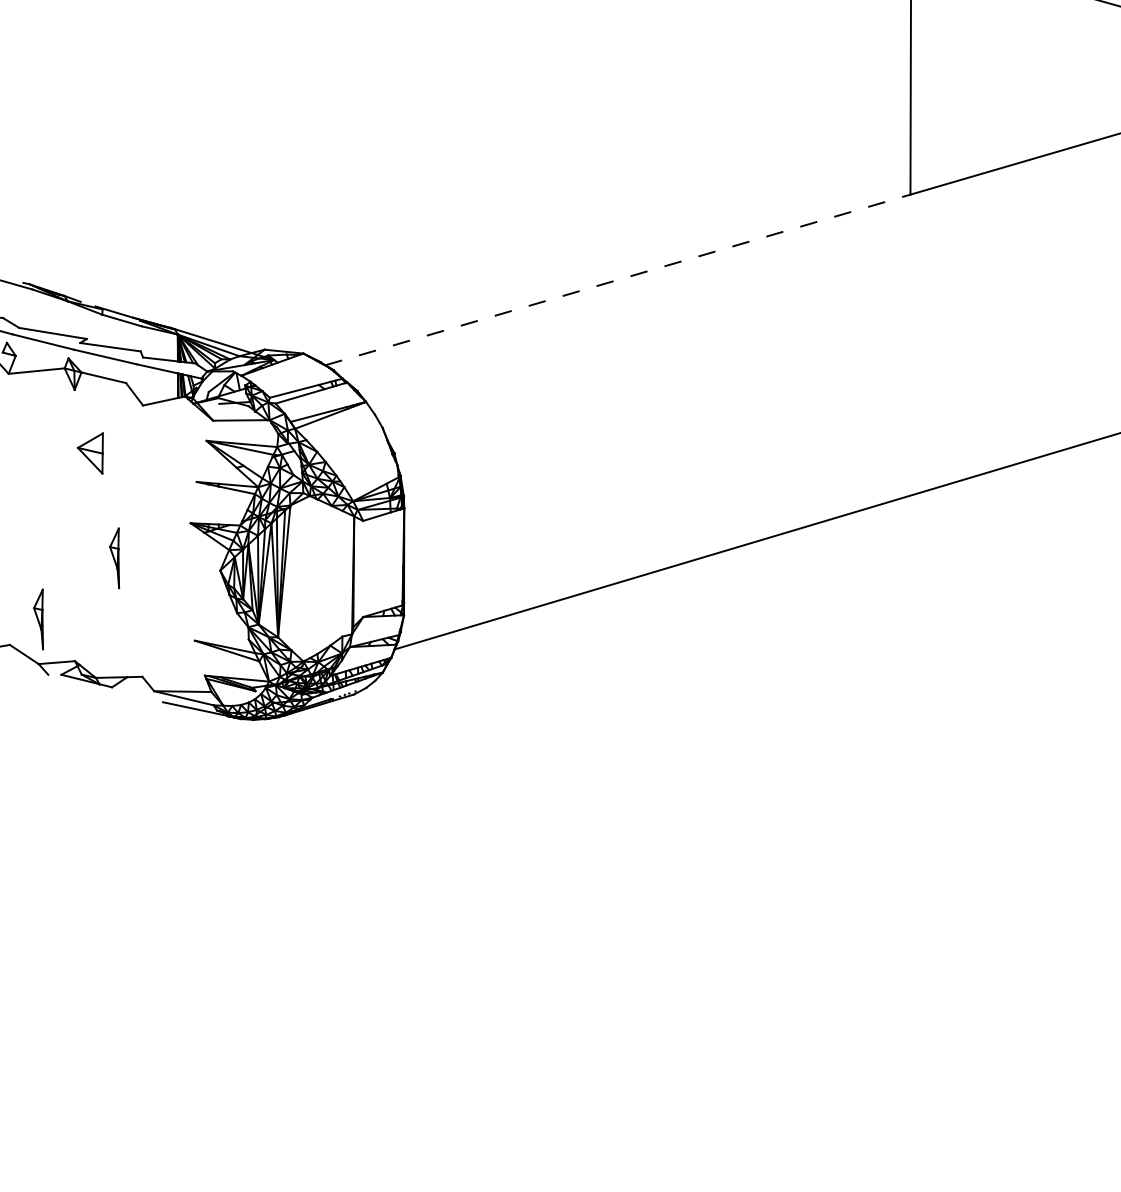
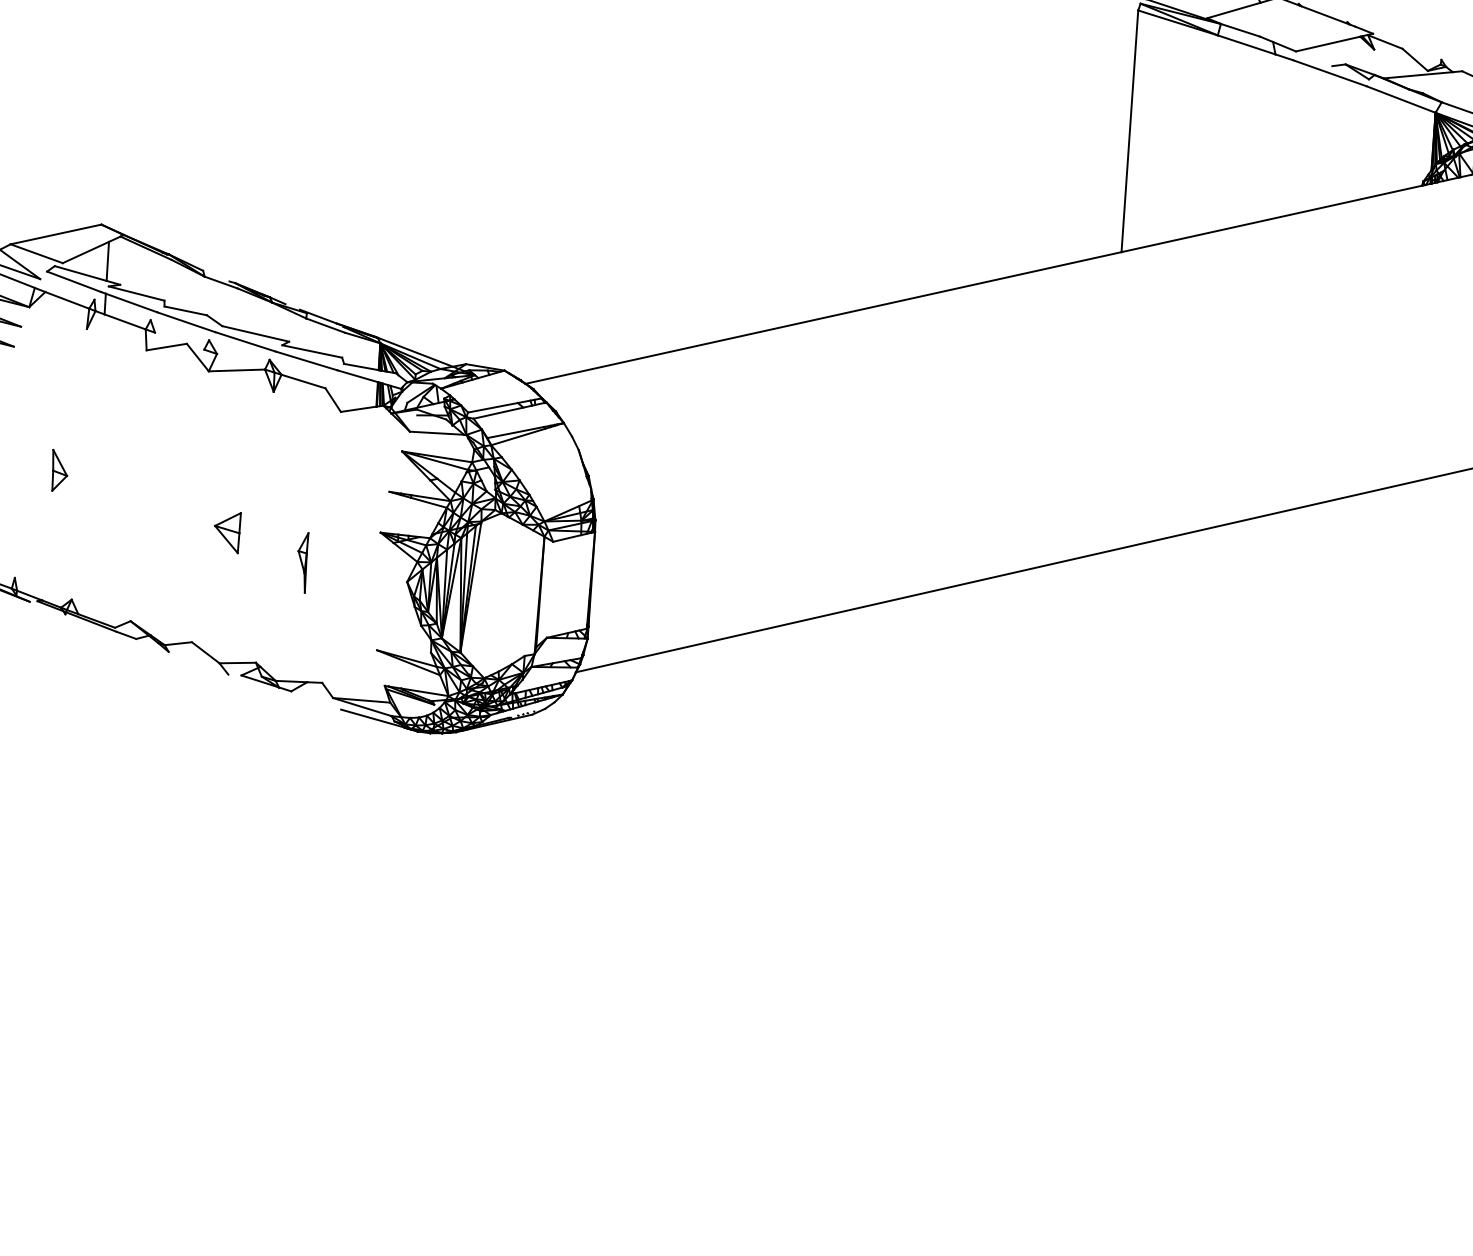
line: (617, 279) -> (823, 317), dashed -> solid
part: (90, 454) -> (227, 533), moved
part: (39, 619) -> (223, 618), removed

